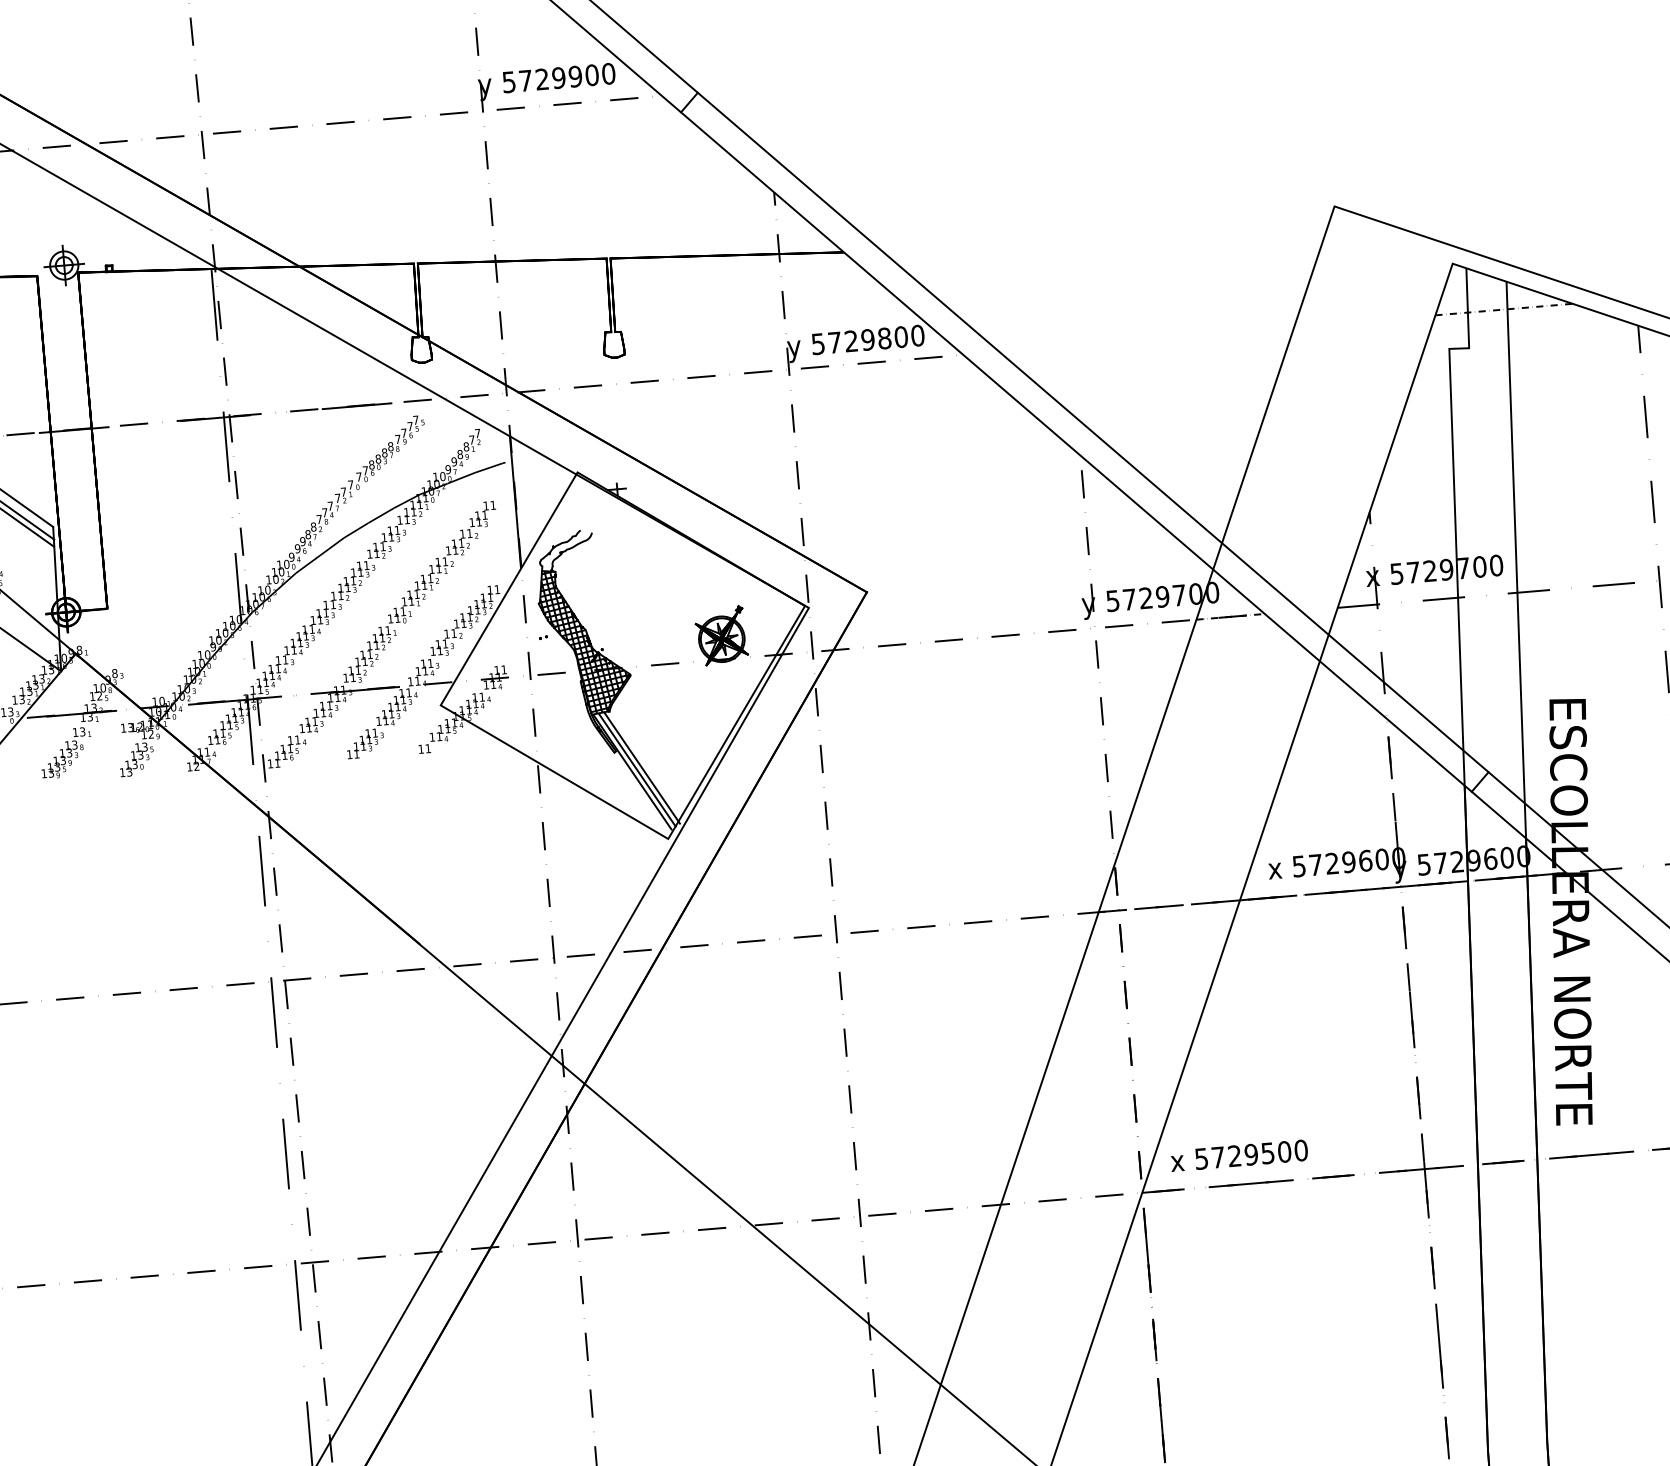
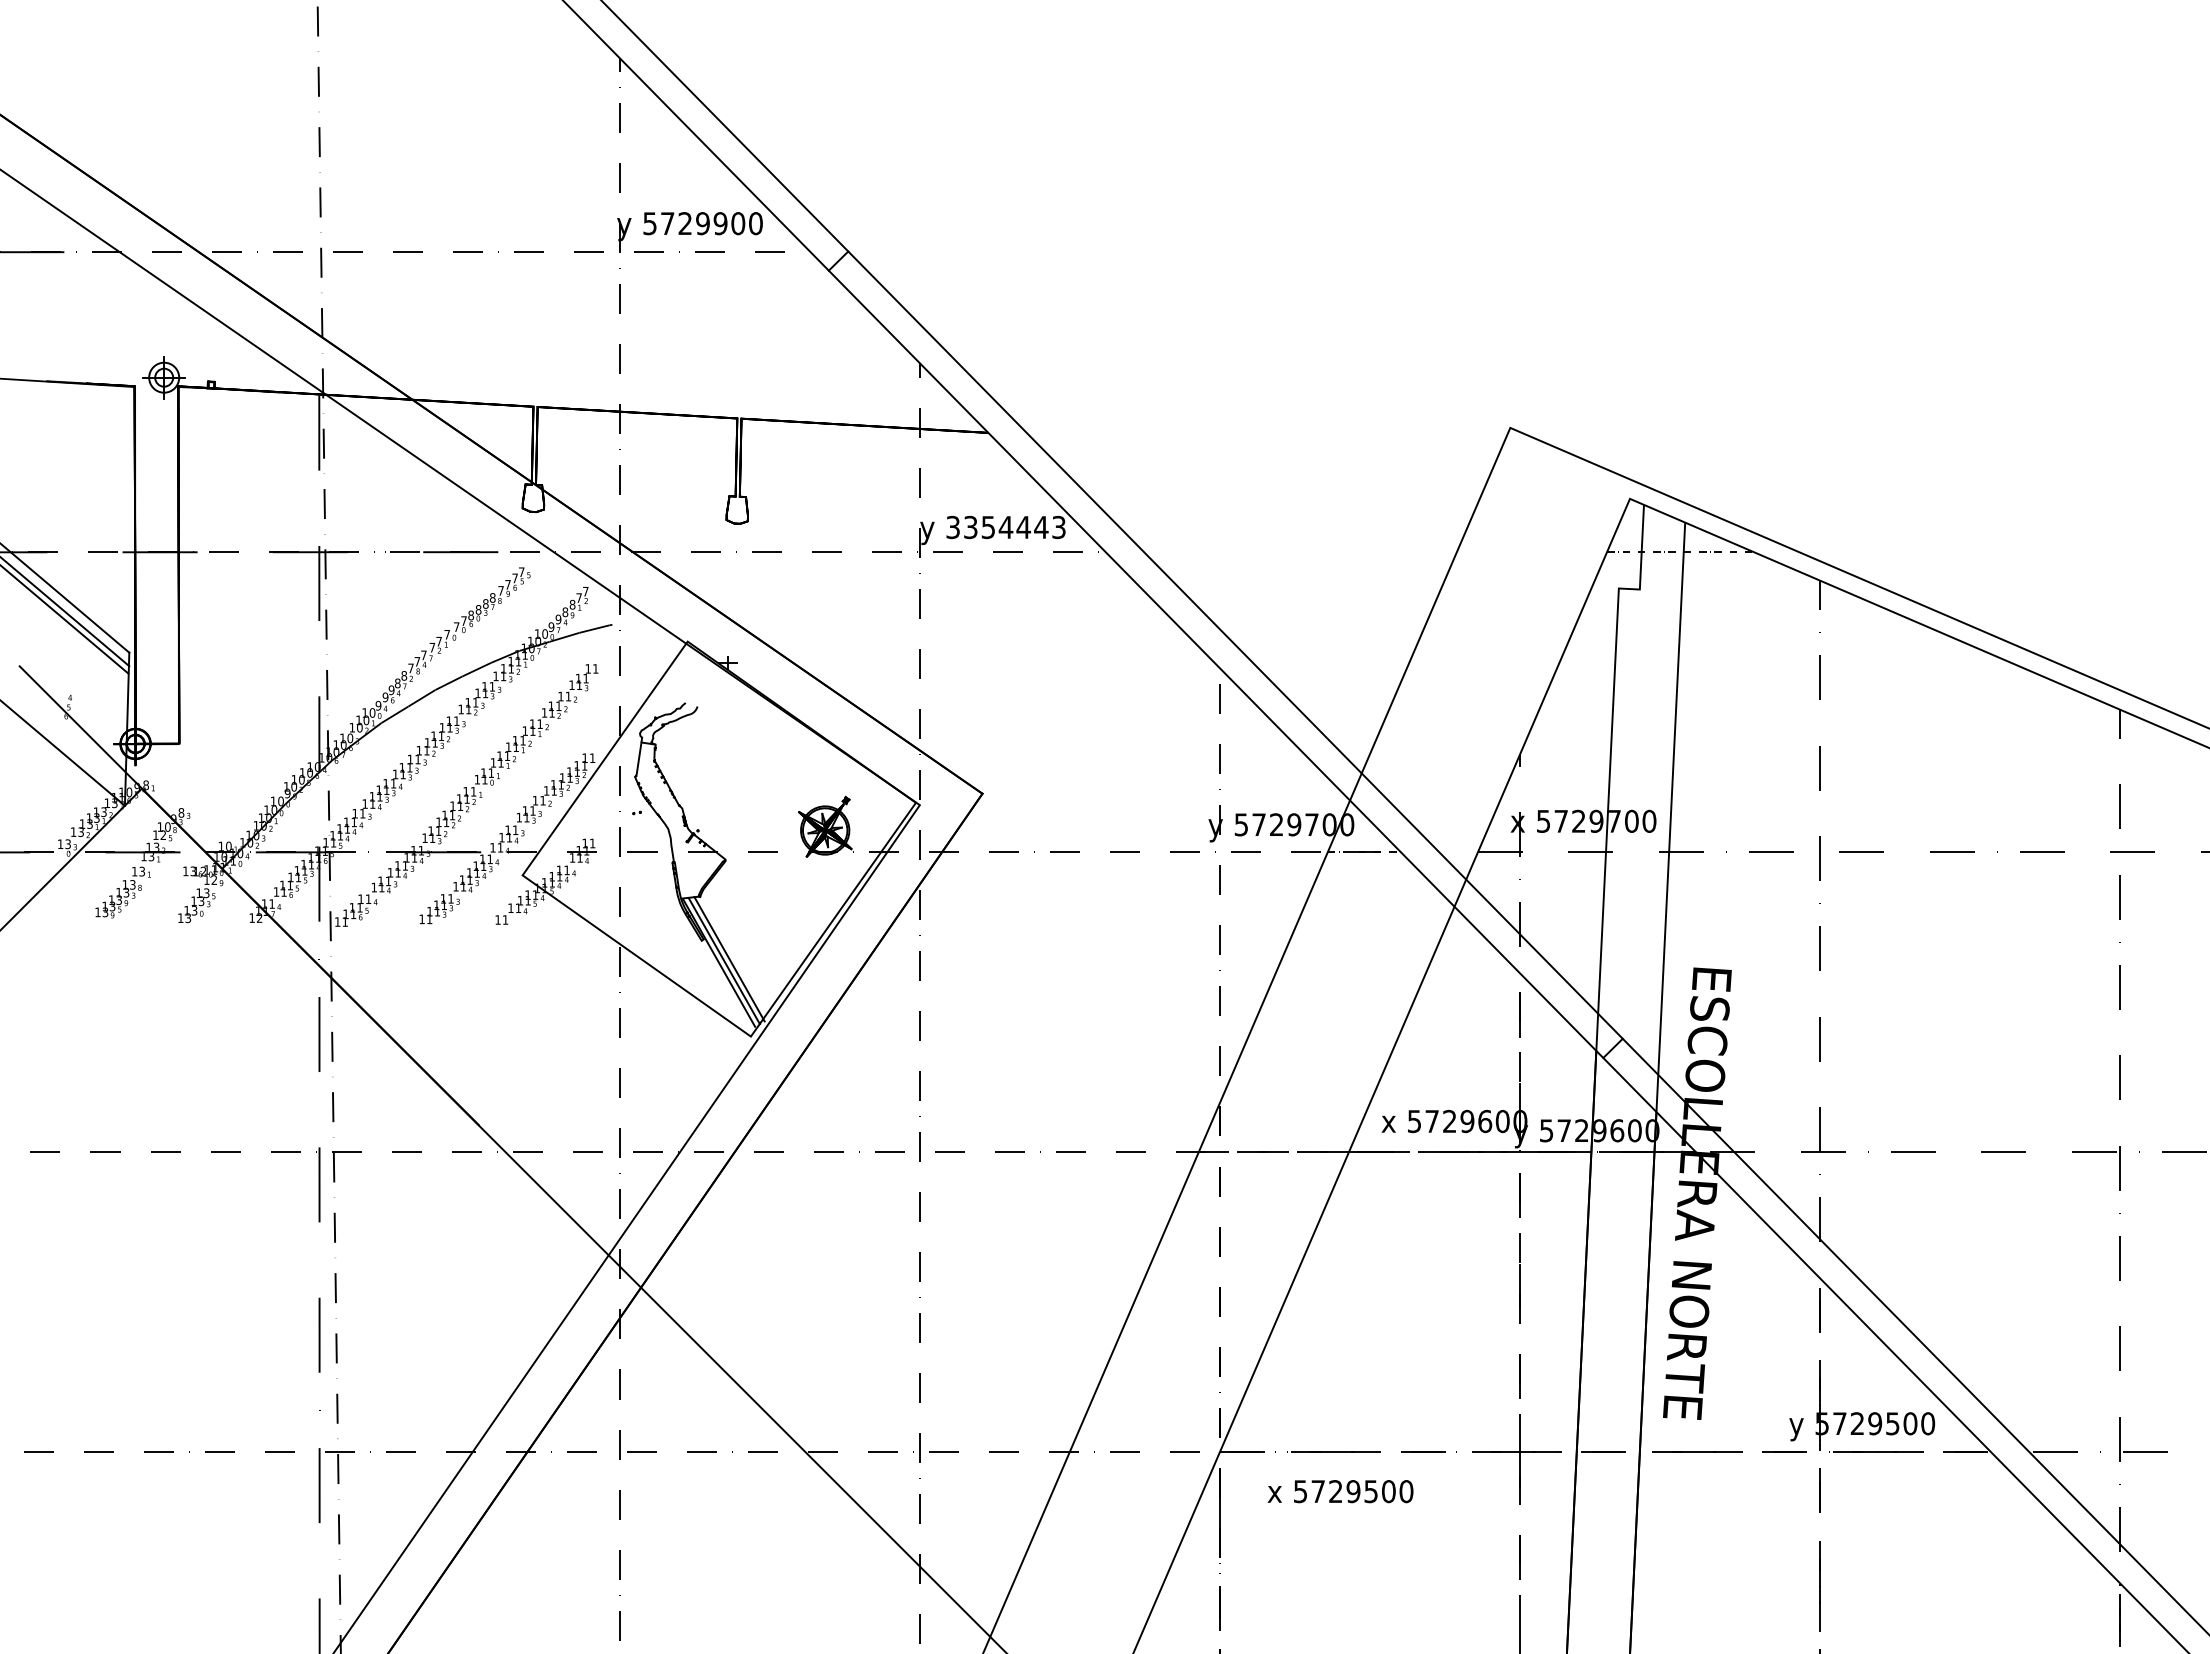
text: (868, 339) -> (1006, 527), 5729800 -> 3354443
line: (515, 502) -> (619, 667), removed
hatch: (584, 641) -> (680, 820), removed
text: (1239, 1155) -> (1340, 1491), moved

